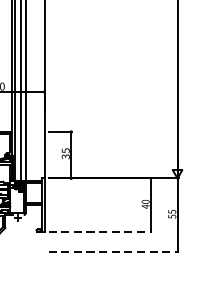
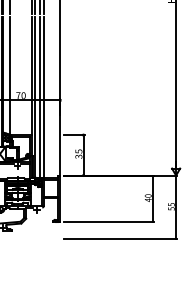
line: (100, 231) -> (109, 221), dashed -> solid
line: (113, 251) -> (120, 239), dashed -> solid

